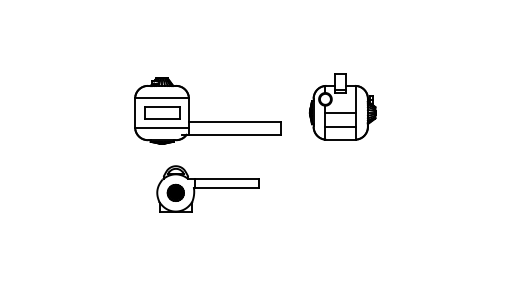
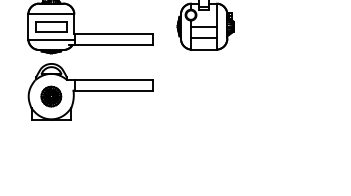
part: (207, 188) -> (90, 91), size x1.43

